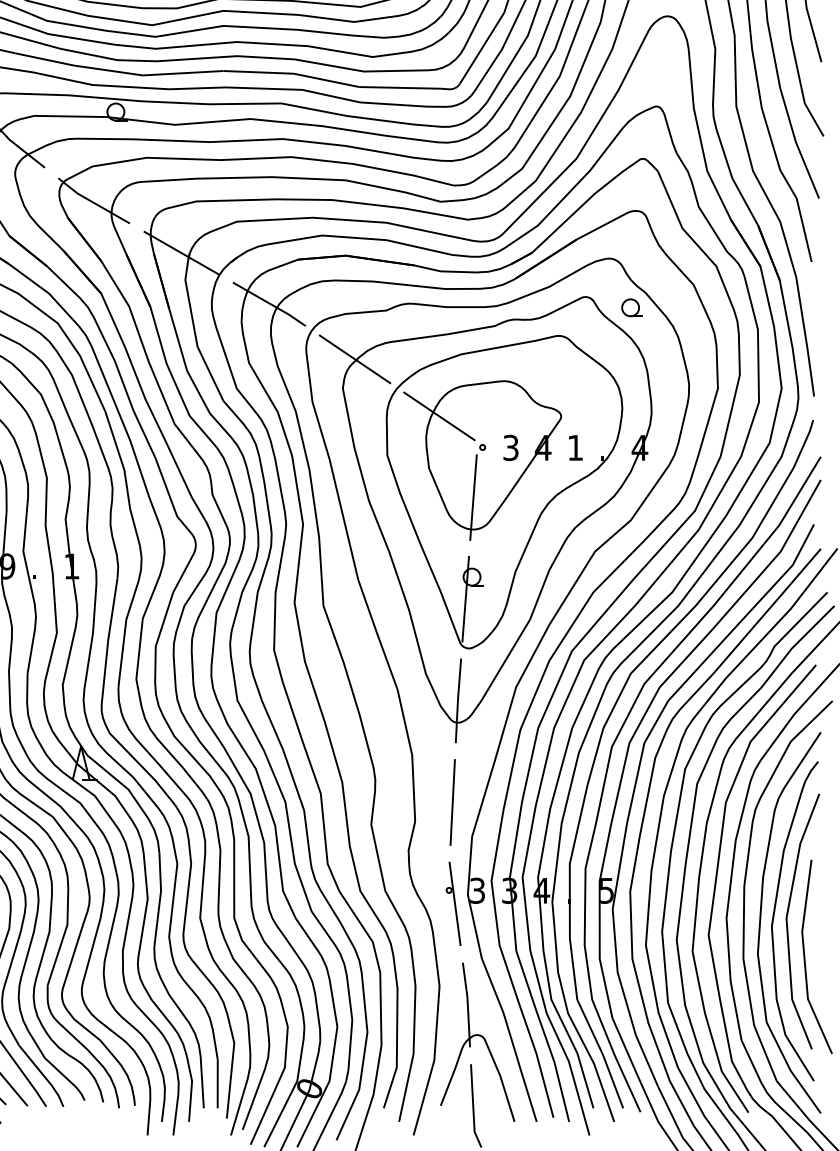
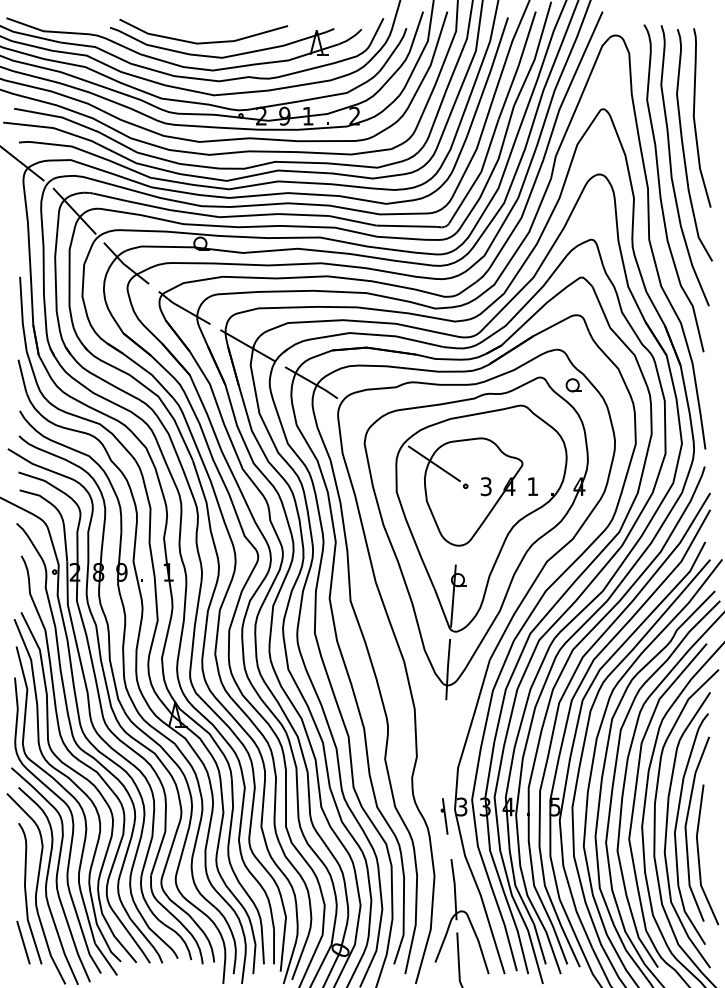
line: (353, 359) -> (372, 422), removed
line: (472, 497) -> (458, 522), removed
line: (451, 801) -> (443, 742), removed
part: (453, 903) -> (444, 816), size x0.6

